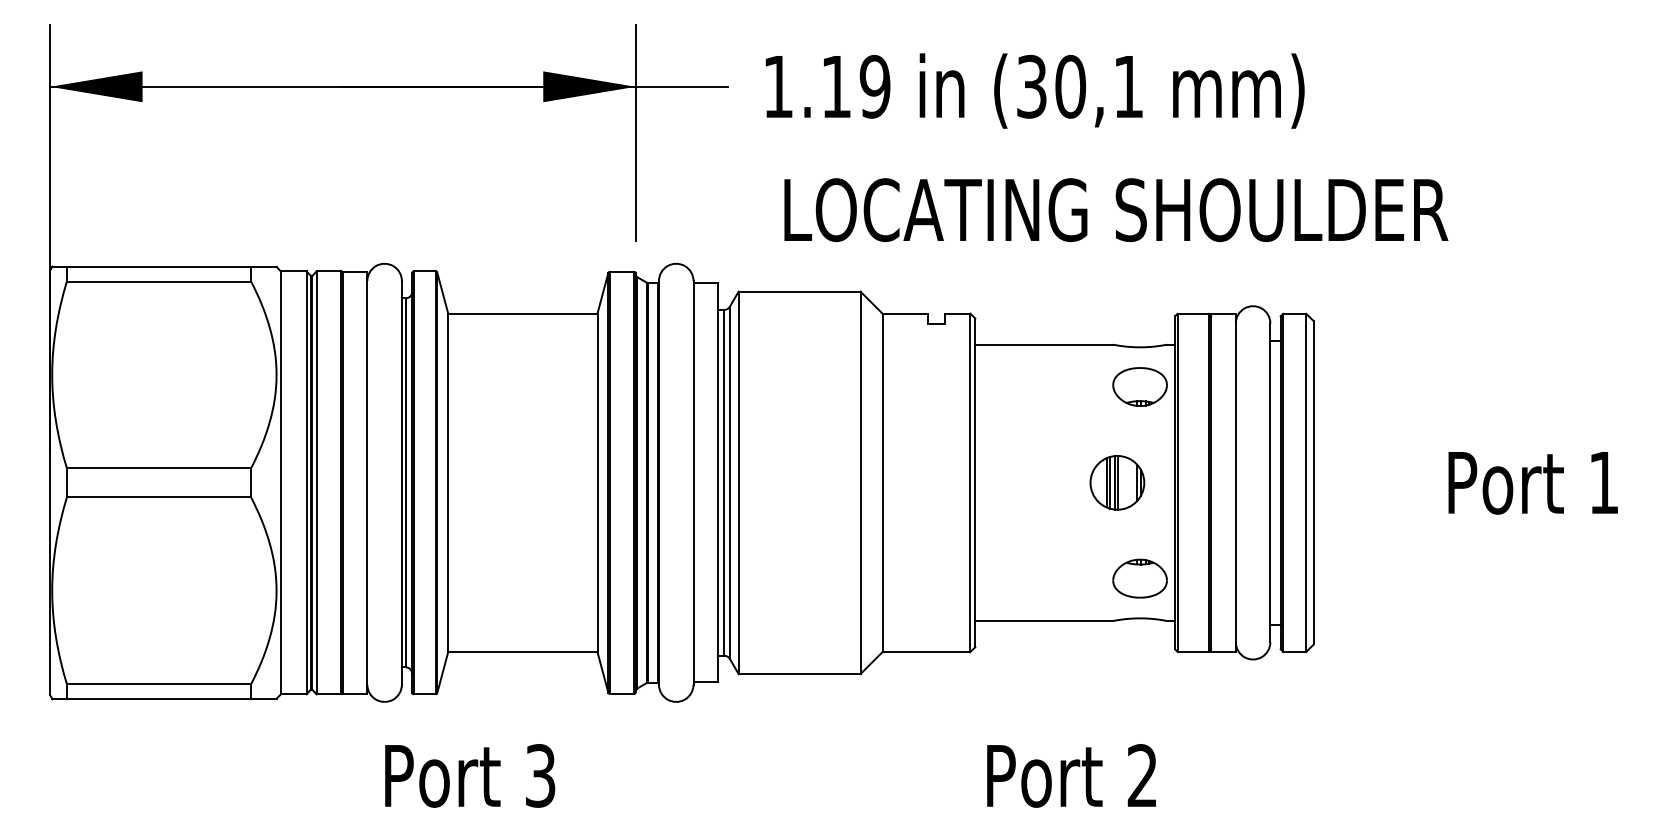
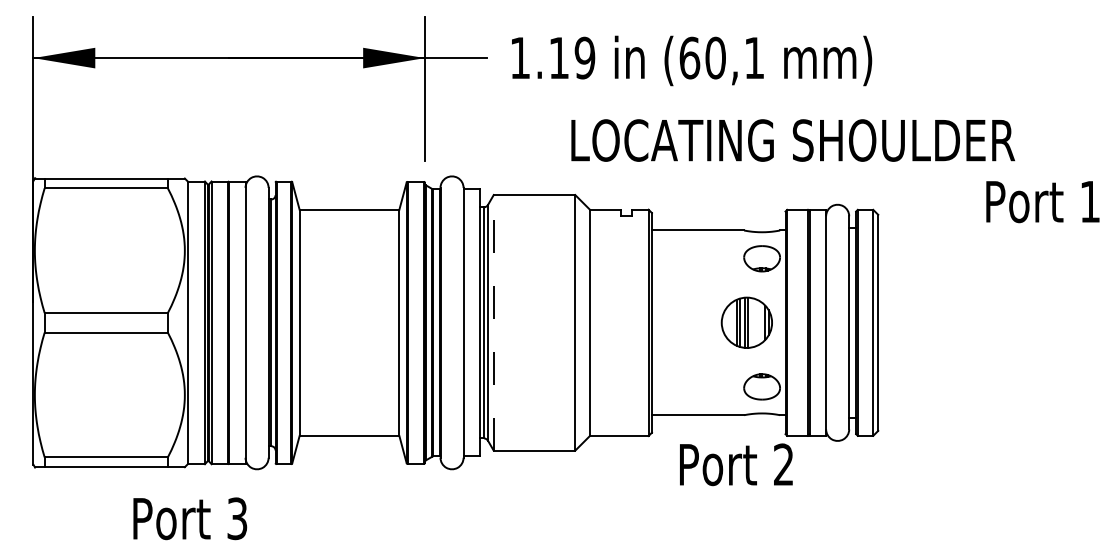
text: (1031, 85) -> (689, 57), (30,1 -> (60,1
text: (1115, 210) -> (792, 140), moved
line: (738, 482) -> (493, 322), solid -> dashed
part: (1116, 482) -> (746, 322), size x1.4
text: (1532, 483) -> (1042, 202), moved
text: (470, 775) -> (190, 518), moved
text: (1071, 775) -> (736, 464), moved

